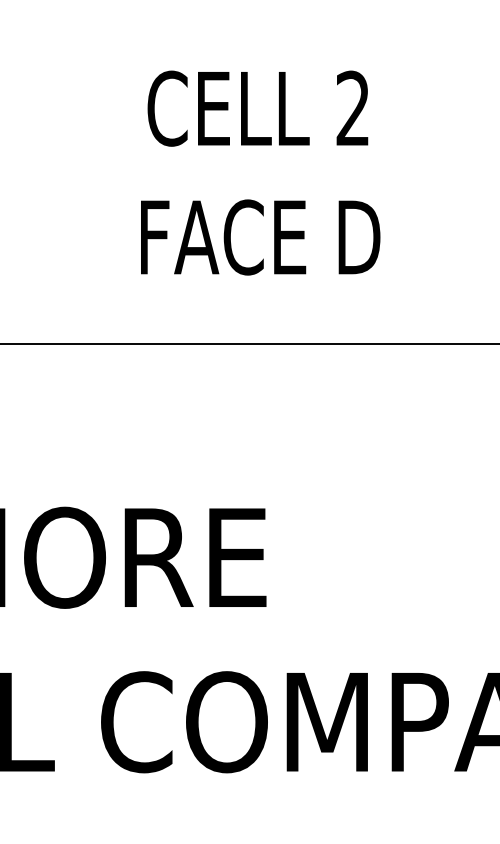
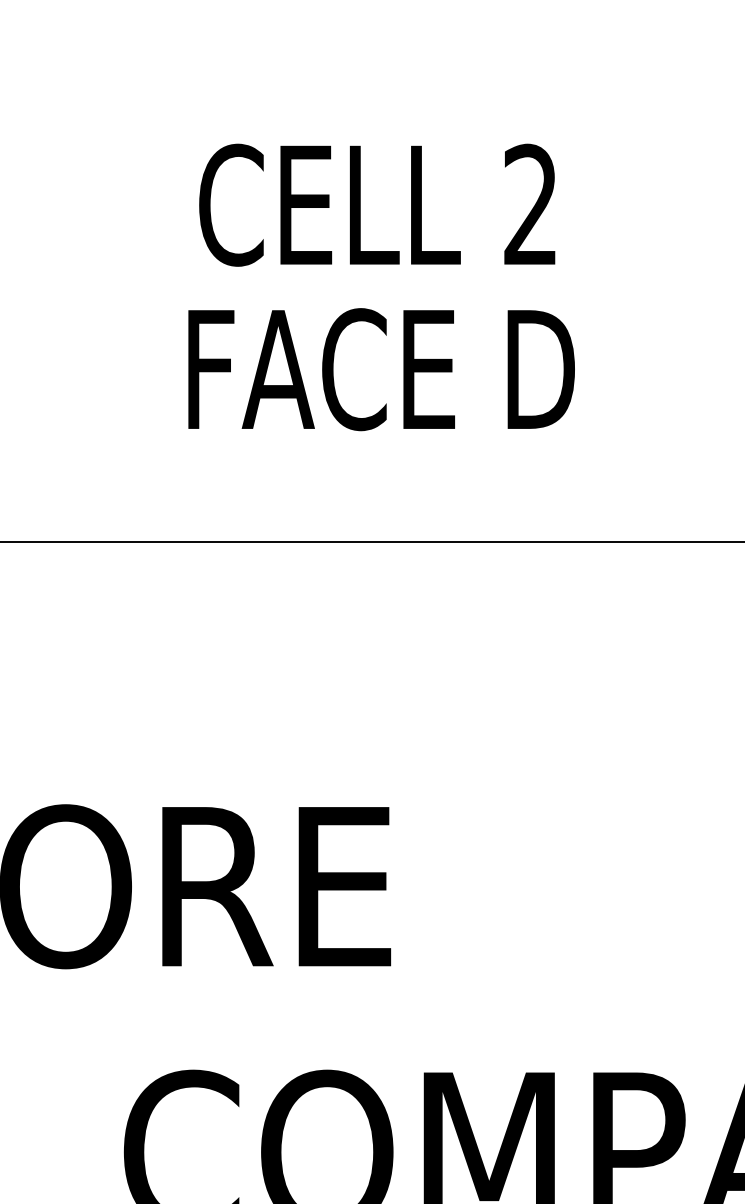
text: (257, 108) -> (376, 204), moved

